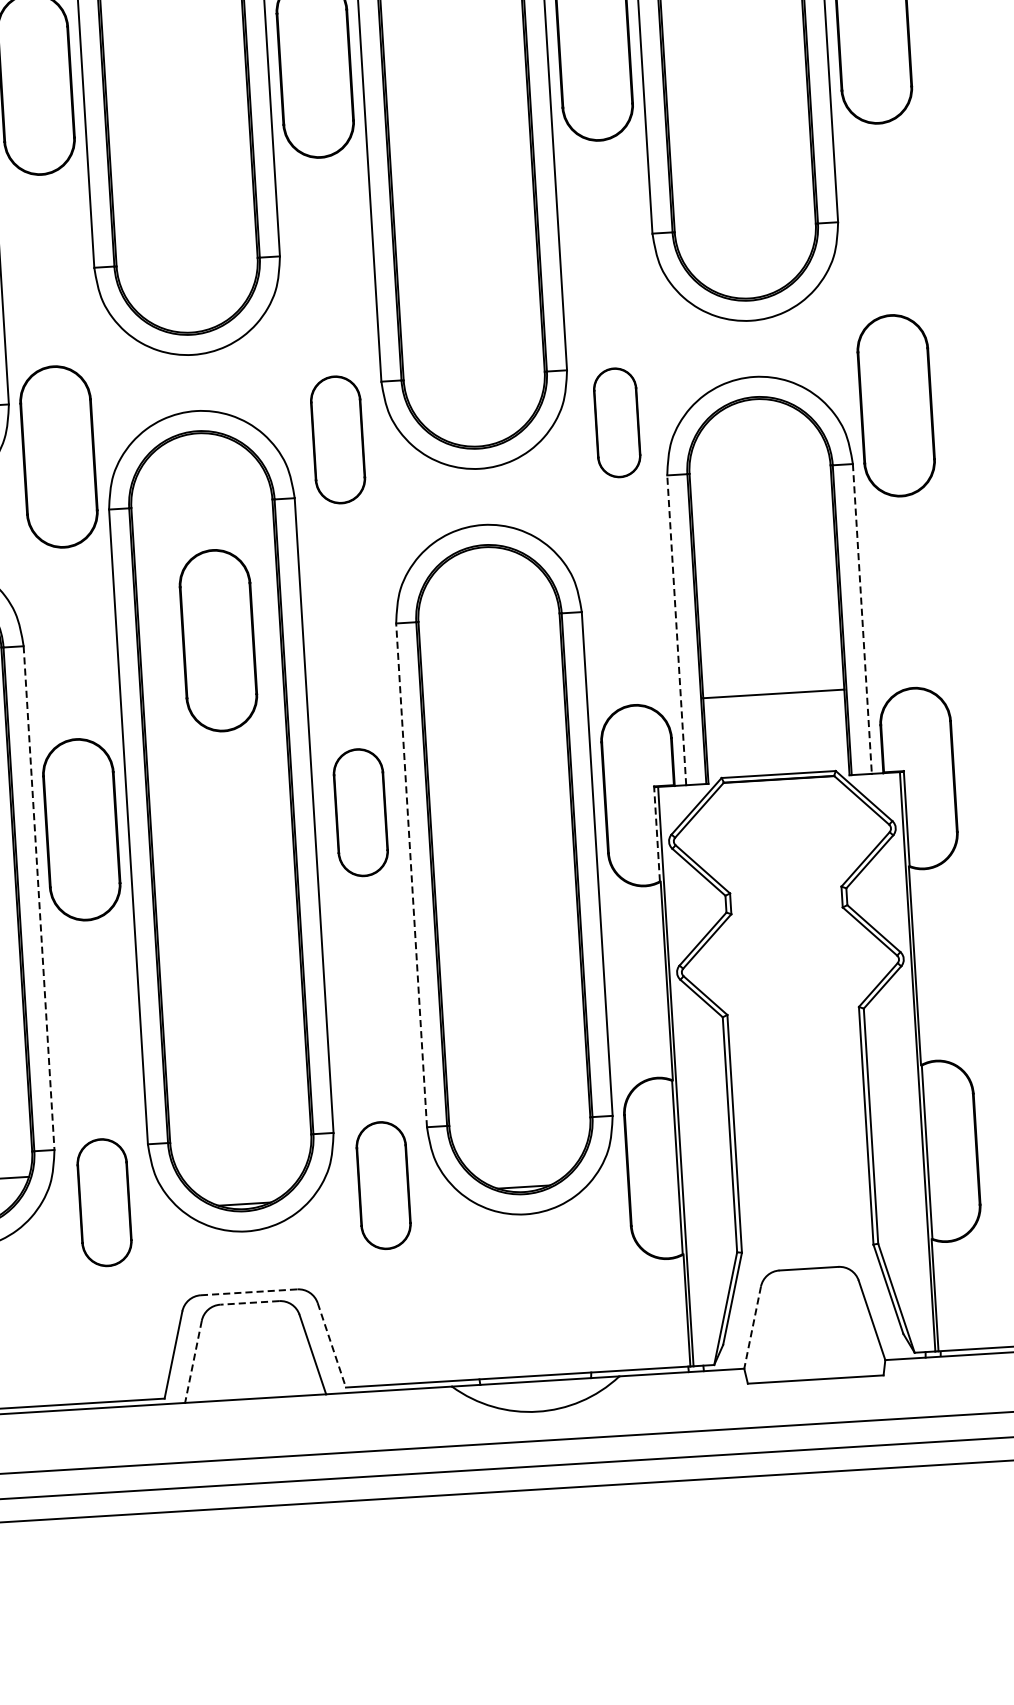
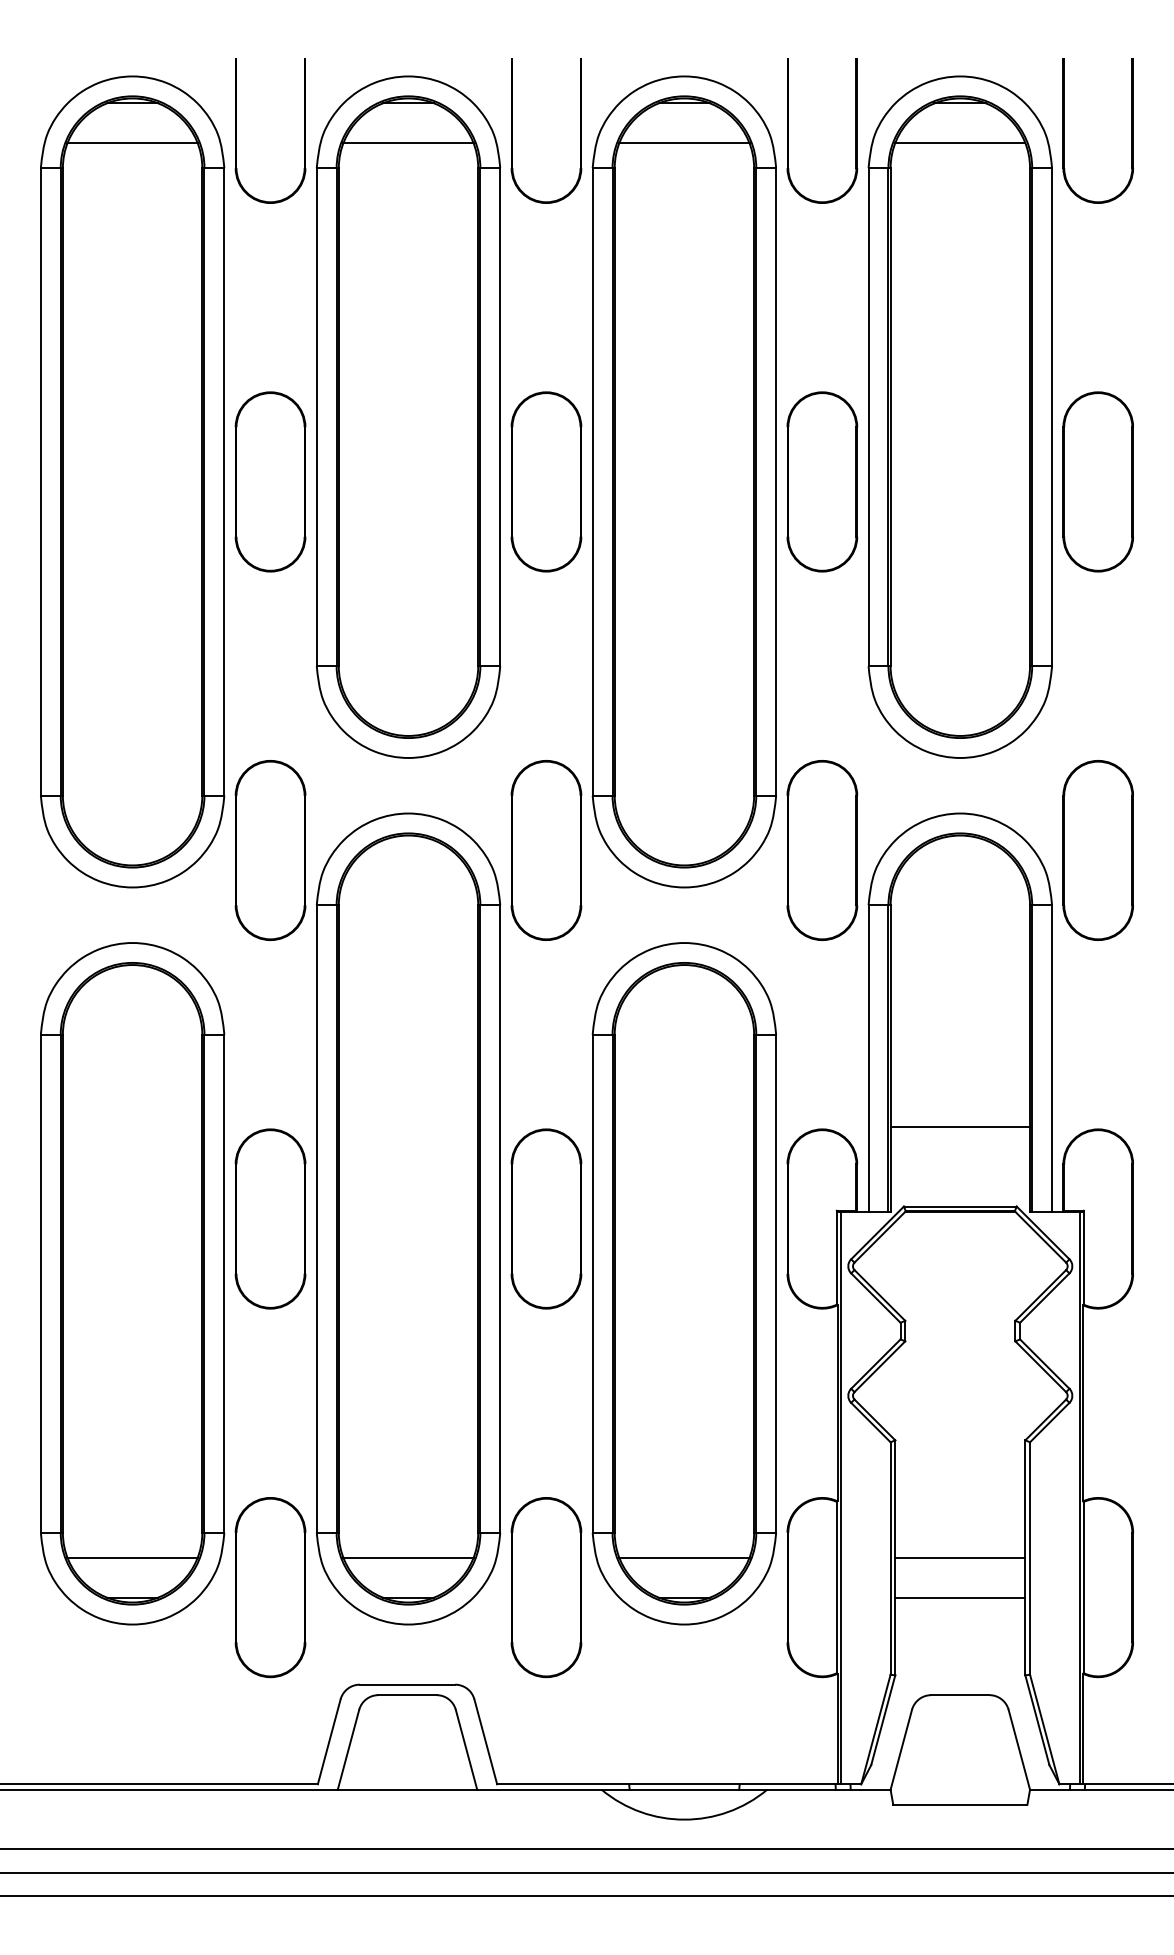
part: (617, 422) -> (822, 850), size x1.67
part: (338, 439) -> (546, 850), size x1.43
line: (862, 619) -> (1052, 1058), dashed -> solid
line: (676, 629) -> (868, 1057), dashed -> solid
part: (218, 640) -> (416, 1040), removed
part: (360, 812) -> (546, 1218), size x1.43
line: (656, 833) -> (836, 1257), dashed -> solid
line: (411, 875) -> (592, 1283), dashed -> solid
line: (39, 898) -> (224, 1284), dashed -> solid
line: (800, 1129) -> (960, 1557), added
line: (521, 1146) -> (684, 1557), added
line: (242, 1163) -> (408, 1557), added
line: (803, 1169) -> (960, 1597), added
part: (383, 1185) -> (546, 1587), size x1.43
part: (104, 1202) -> (270, 1587), size x1.43
line: (249, 1292) -> (407, 1684), dashed -> solid
line: (249, 1303) -> (407, 1695), dashed -> solid
line: (752, 1328) -> (901, 1750), dashed -> solid
line: (331, 1344) -> (485, 1741), dashed -> solid
line: (193, 1362) -> (348, 1750), dashed -> solid

